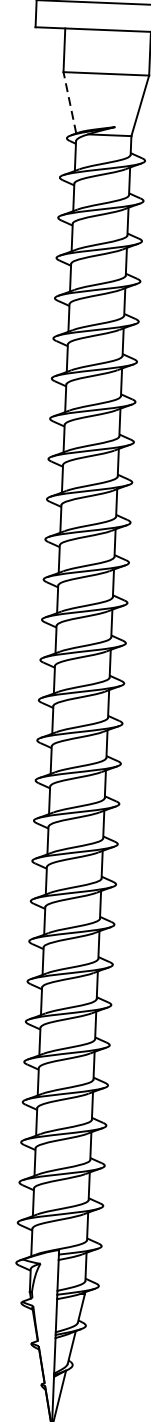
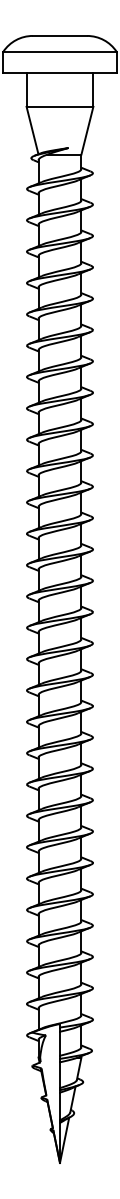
line: (69, 102) -> (32, 130), dashed -> solid

